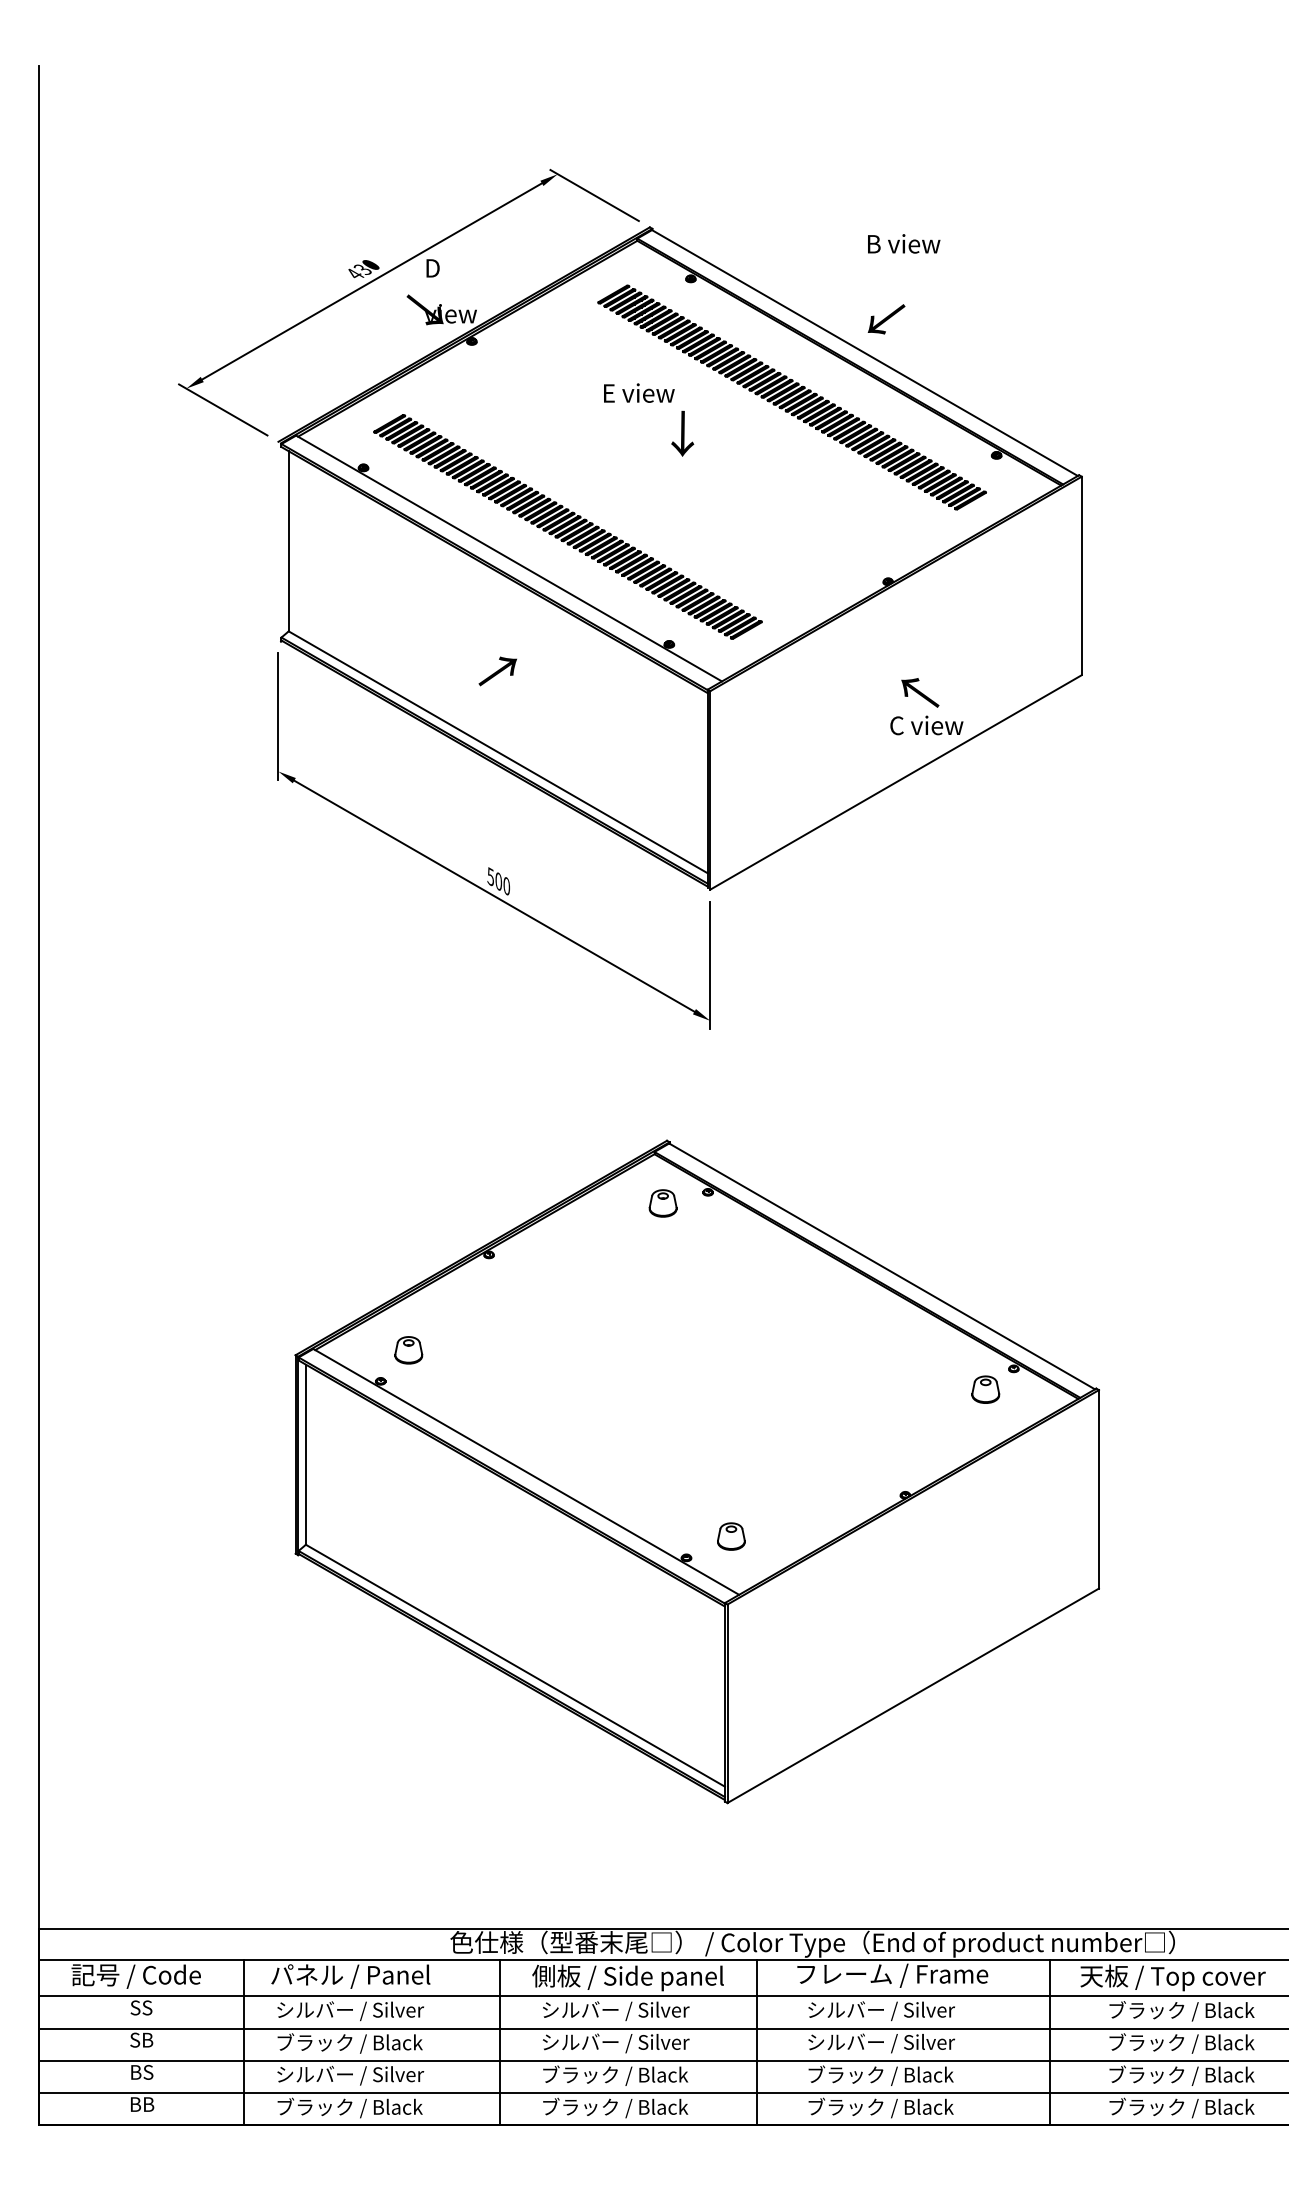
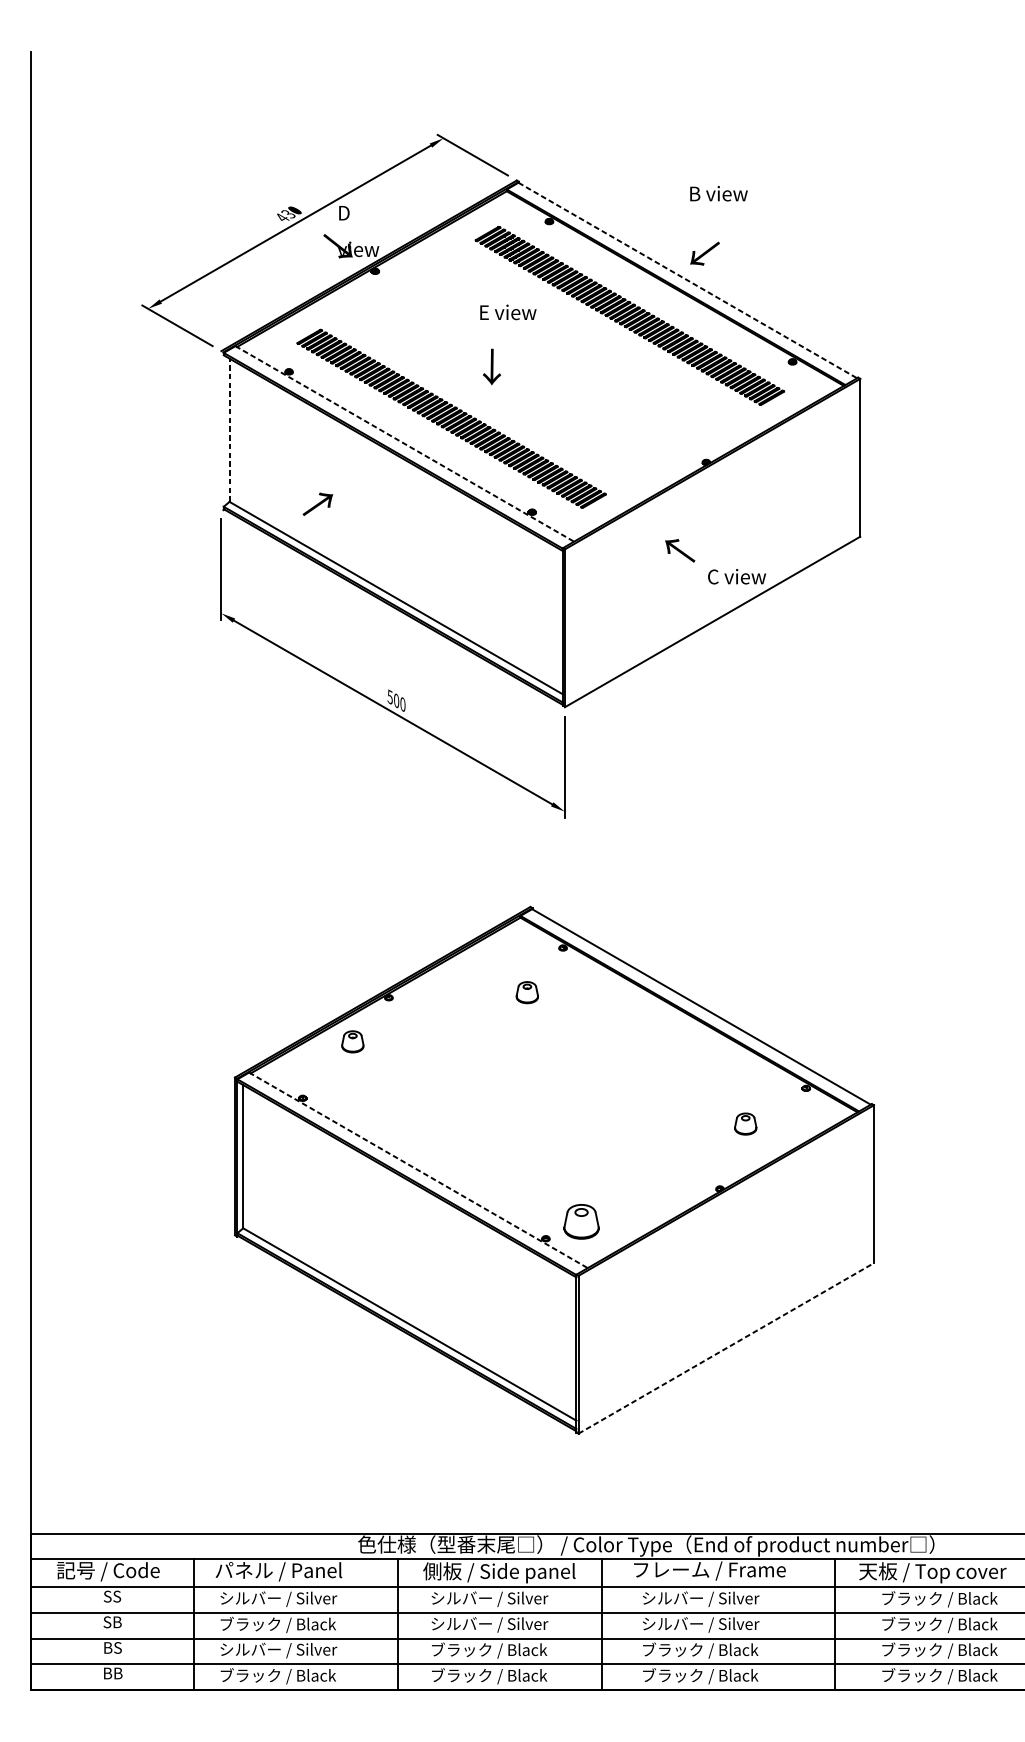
line: (864, 353) -> (687, 280), solid -> dashed
text: (682, 433) -> (491, 366), moved
line: (288, 540) -> (229, 429), solid -> dashed
line: (509, 558) -> (405, 443), solid -> dashed
text: (497, 671) -> (317, 504), moved
text: (920, 692) -> (680, 550), moved
part: (662, 1203) -> (526, 992), moved
part: (408, 1350) -> (352, 1041), moved
part: (985, 1389) -> (745, 1123), moved
line: (526, 1471) -> (418, 1170), solid -> dashed
part: (731, 1536) -> (581, 1221), size x1.6
line: (913, 1695) -> (726, 1348), solid -> dashed

